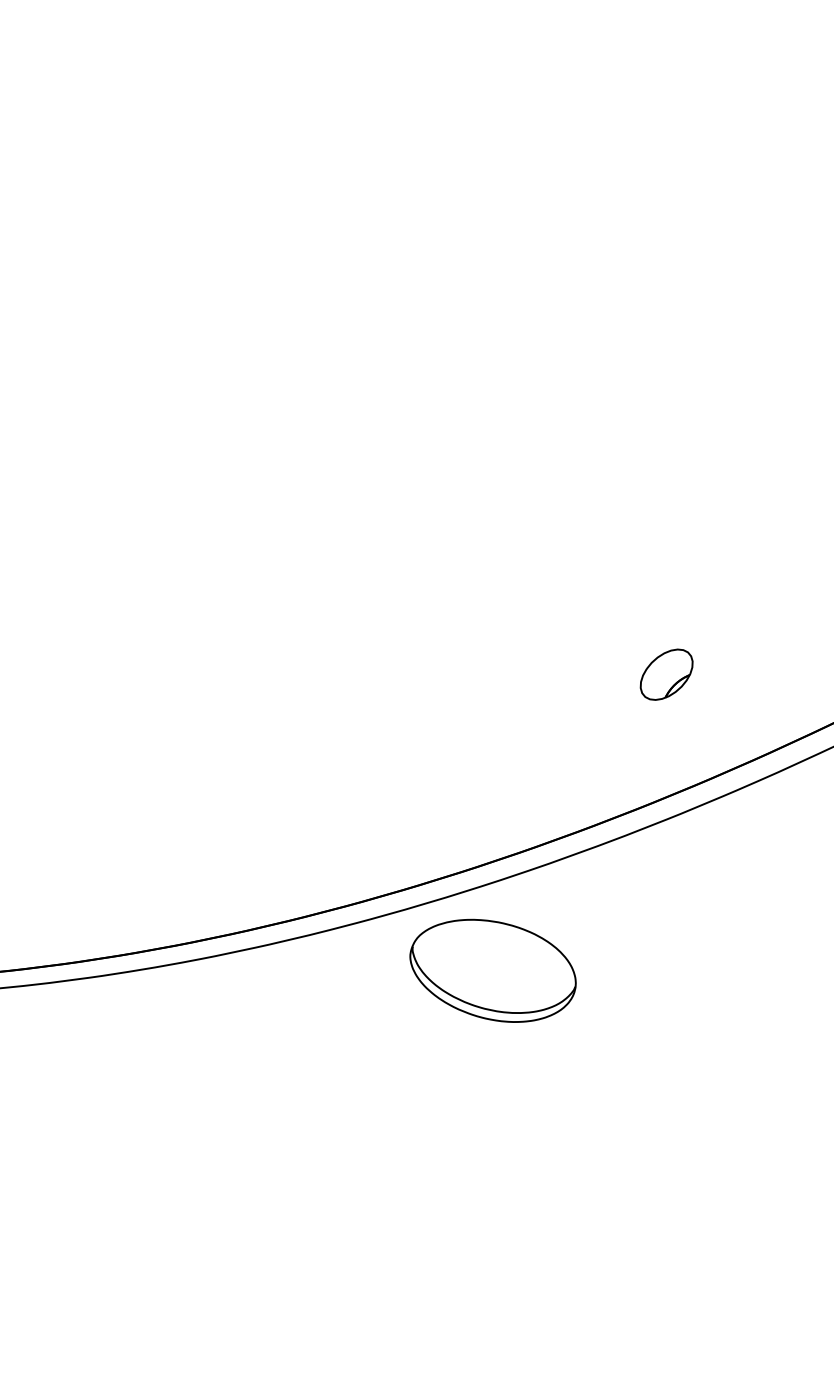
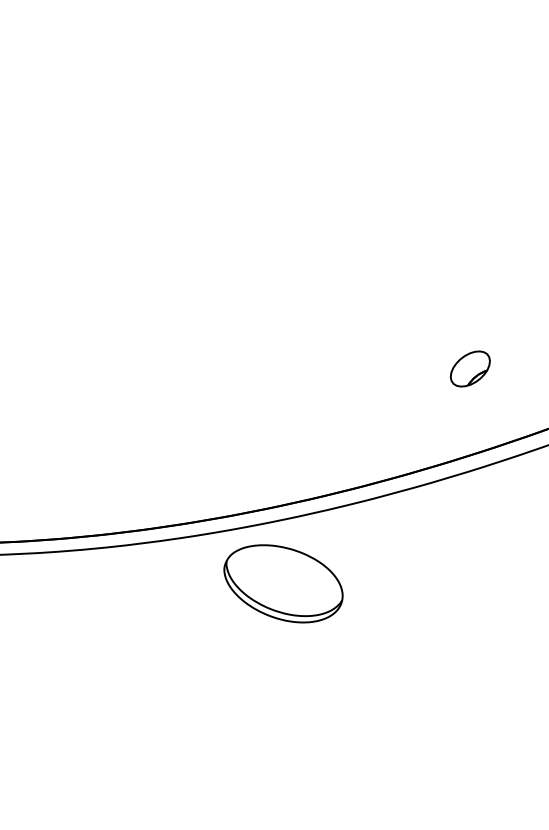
part: (492, 970) -> (283, 583), moved

